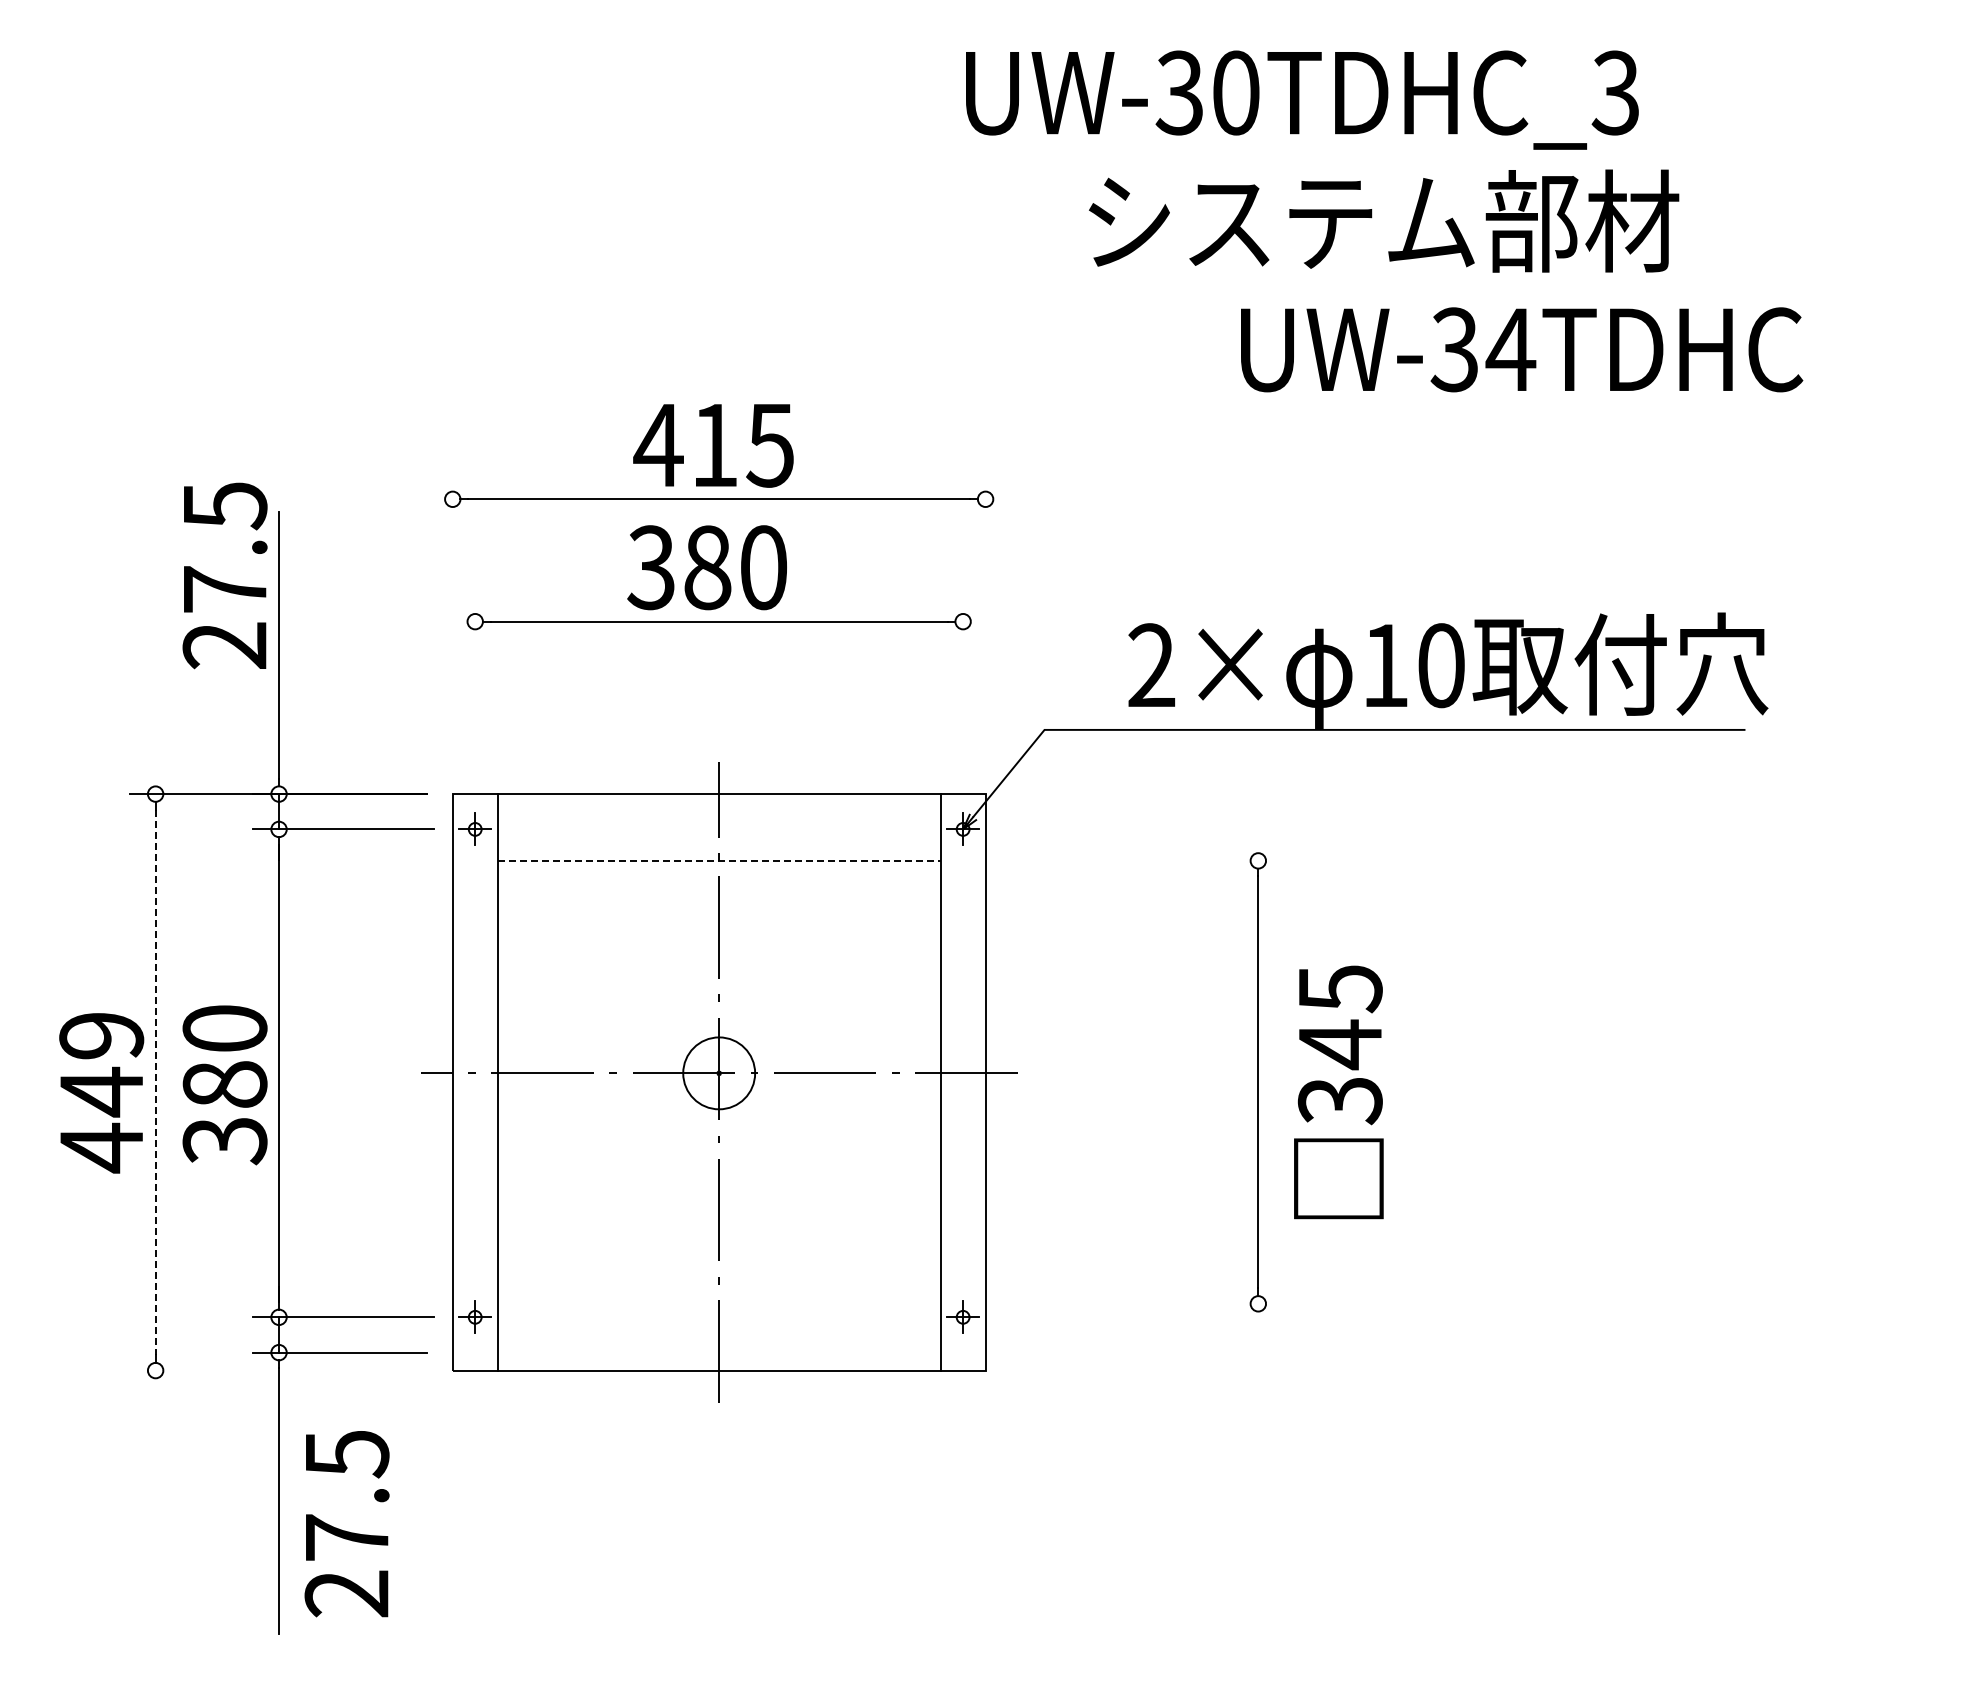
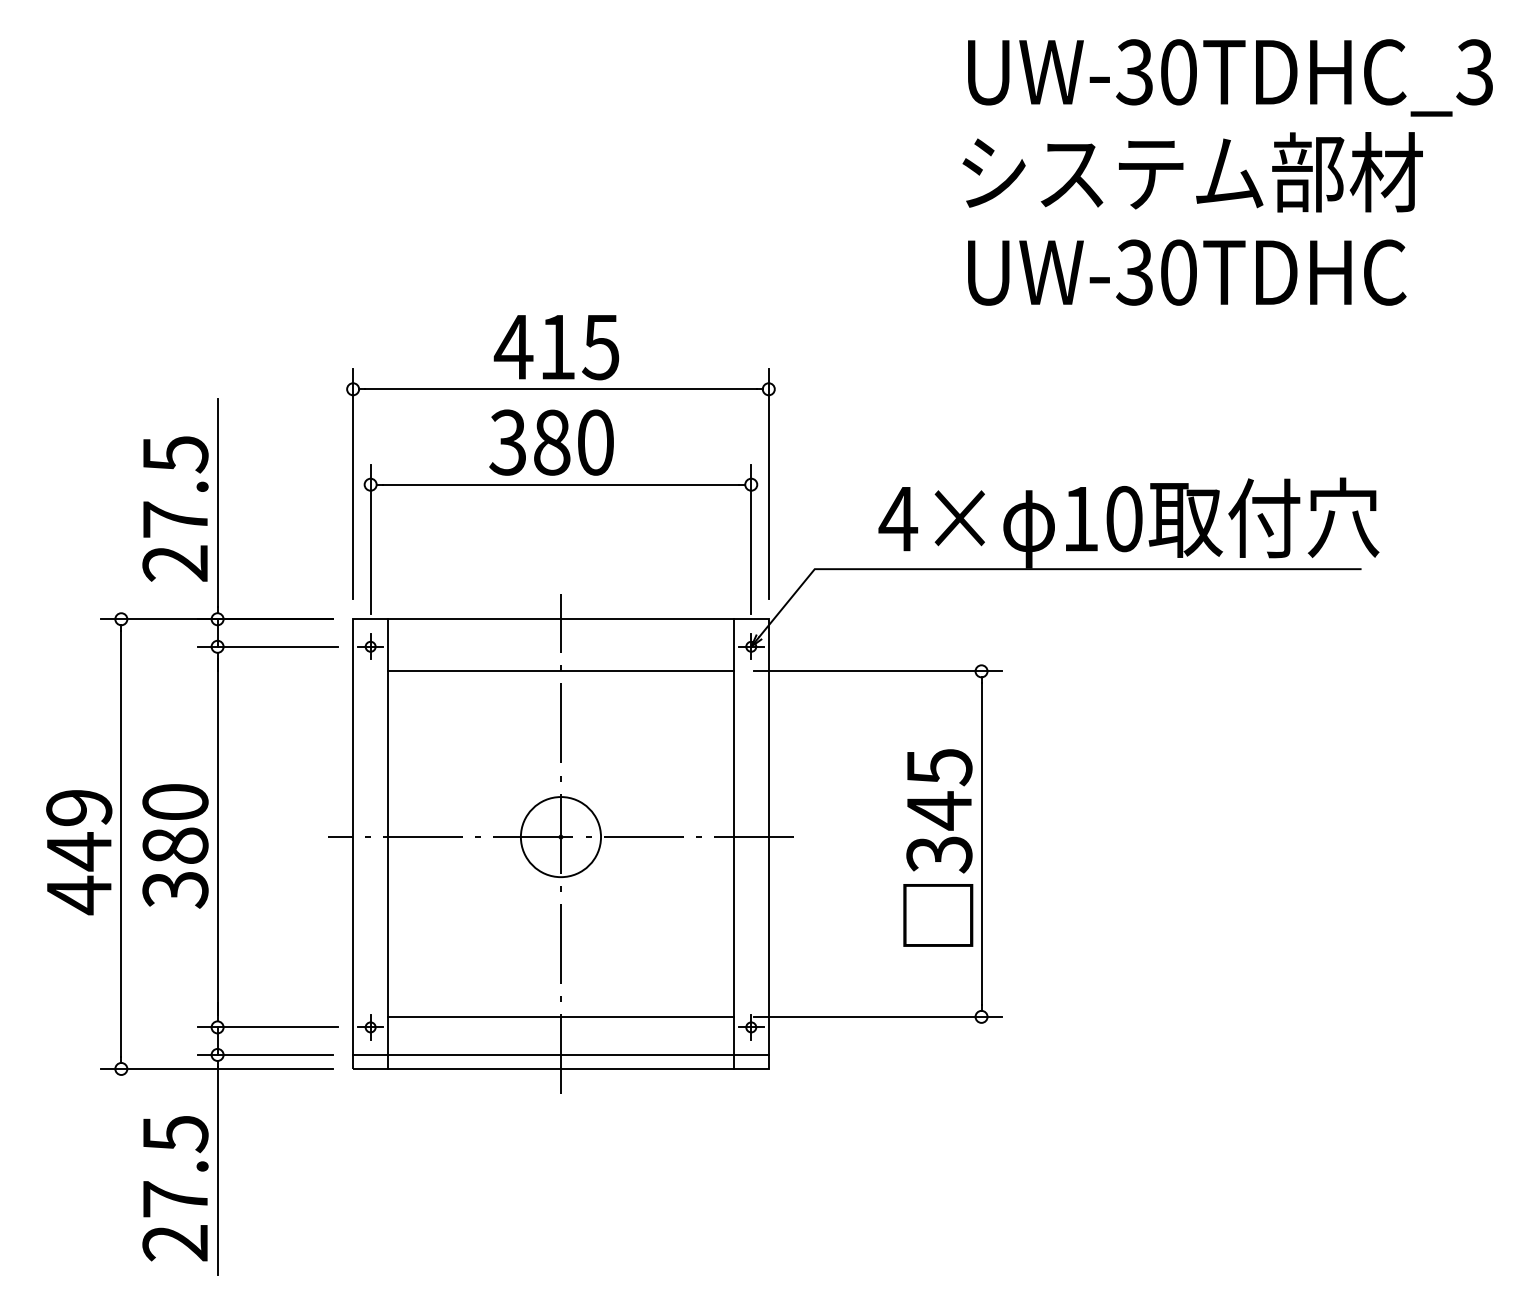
text: (1302, 99) -> (1230, 77), moved
text: (1384, 220) -> (1193, 171), moved
text: (1510, 349) -> (1178, 272), UW-34TDHC -> UW-30TDHC
text: (224, 575) -> (175, 508), moved
line: (452, 620) -> (352, 483), added
line: (985, 620) -> (768, 483), added
text: (1151, 664) -> (898, 518), 2× -> 4×
line: (475, 691) -> (370, 539), added
line: (963, 691) -> (751, 539), added
line: (719, 860) -> (561, 671), dashed -> solid
line: (1125, 860) -> (877, 671), added
circle: (718, 1073) -> (560, 837), size x1.43
line: (155, 1082) -> (121, 844), dashed -> solid
text: (1338, 1092) -> (938, 848), moved
line: (718, 1303) -> (560, 1016), added
line: (1125, 1303) -> (877, 1016), added
line: (718, 1352) -> (560, 1054), added
line: (278, 1370) -> (217, 1068), added
text: (346, 1524) -> (175, 1189), moved

